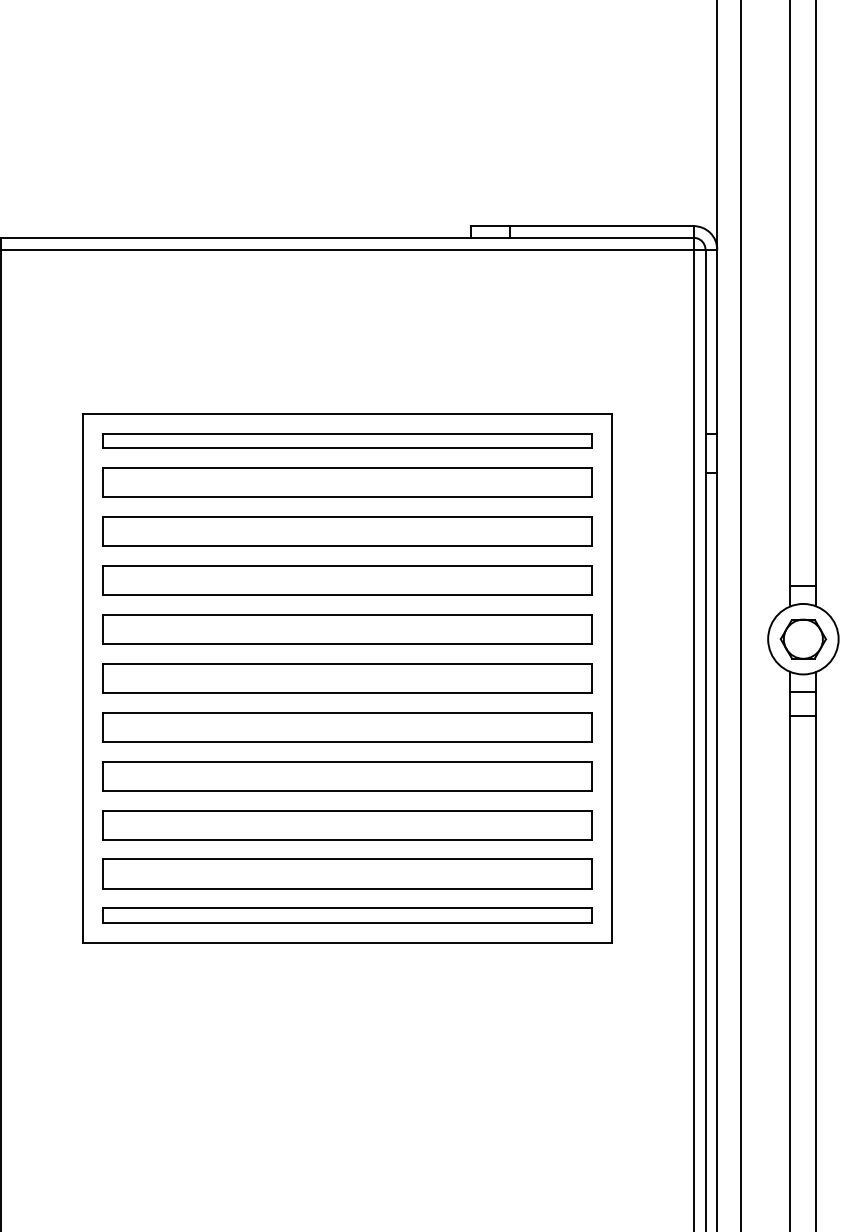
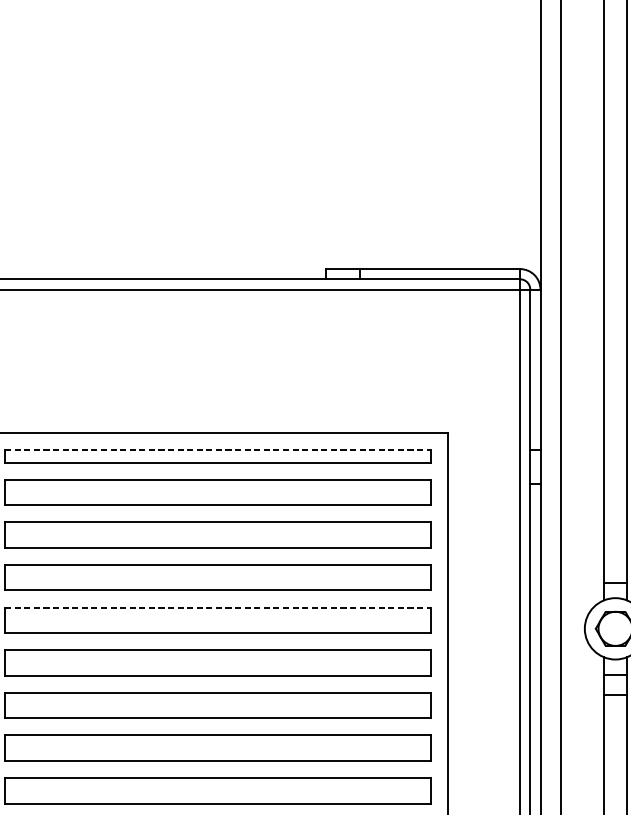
line: (347, 433) -> (218, 449), solid -> dashed
line: (347, 614) -> (218, 607), solid -> dashed

